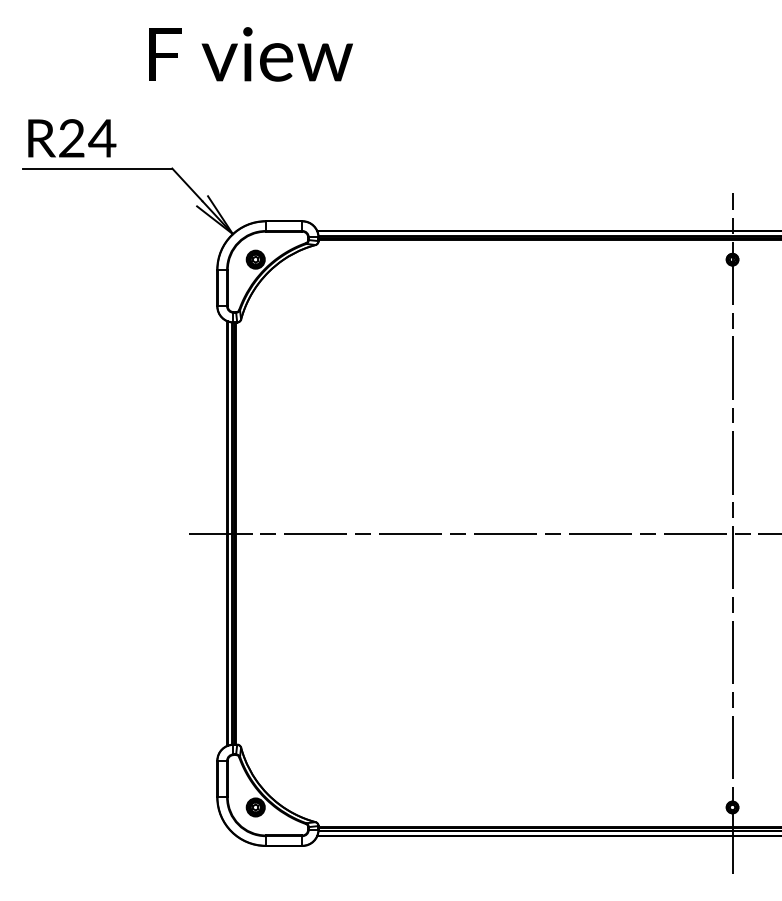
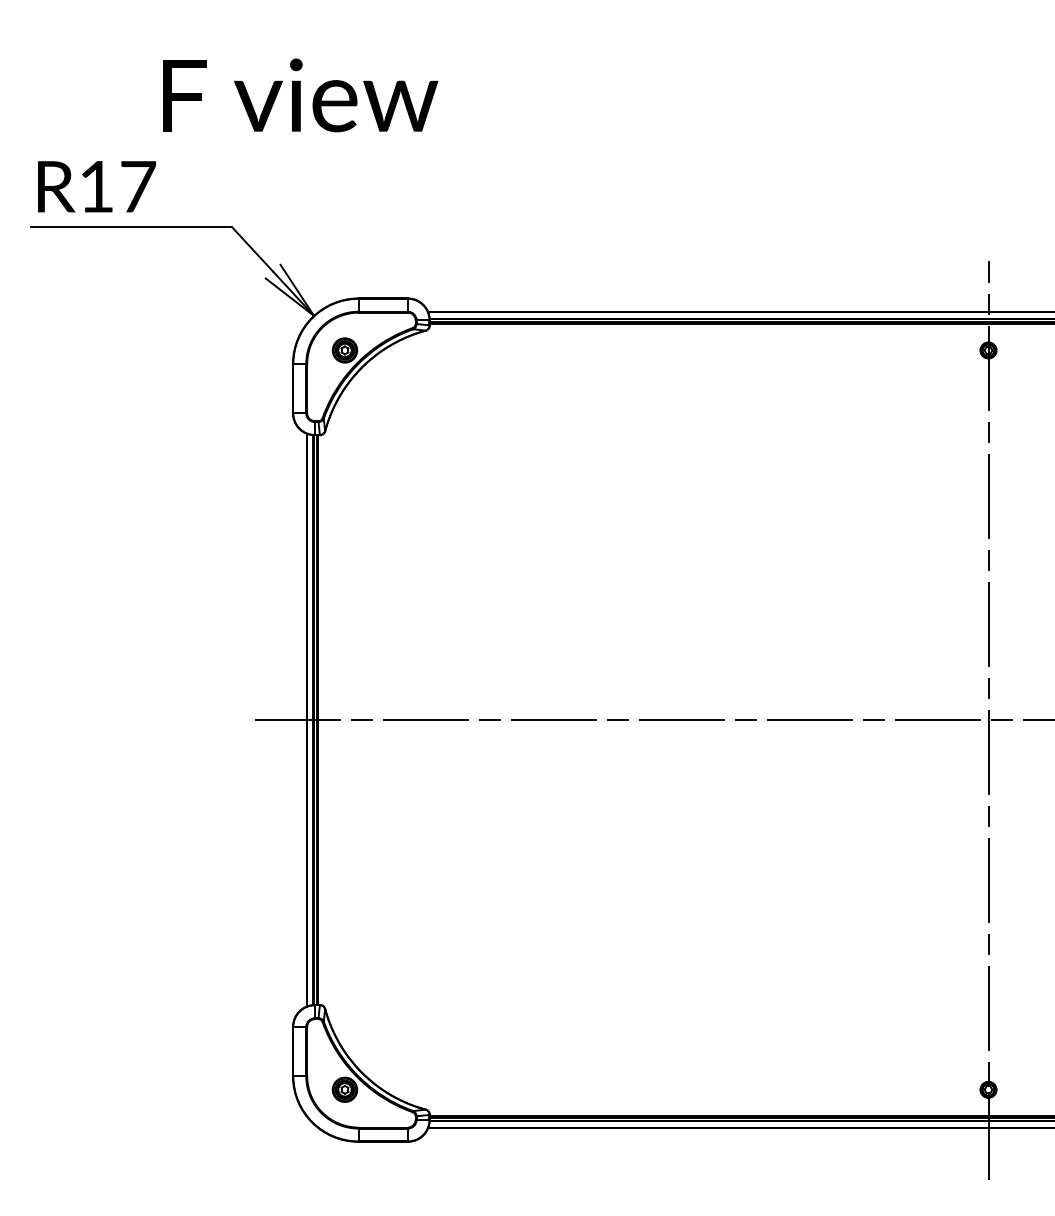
text: (250, 54) -> (300, 95), moved
text: (87, 138) -> (117, 186), R24 -> R17

